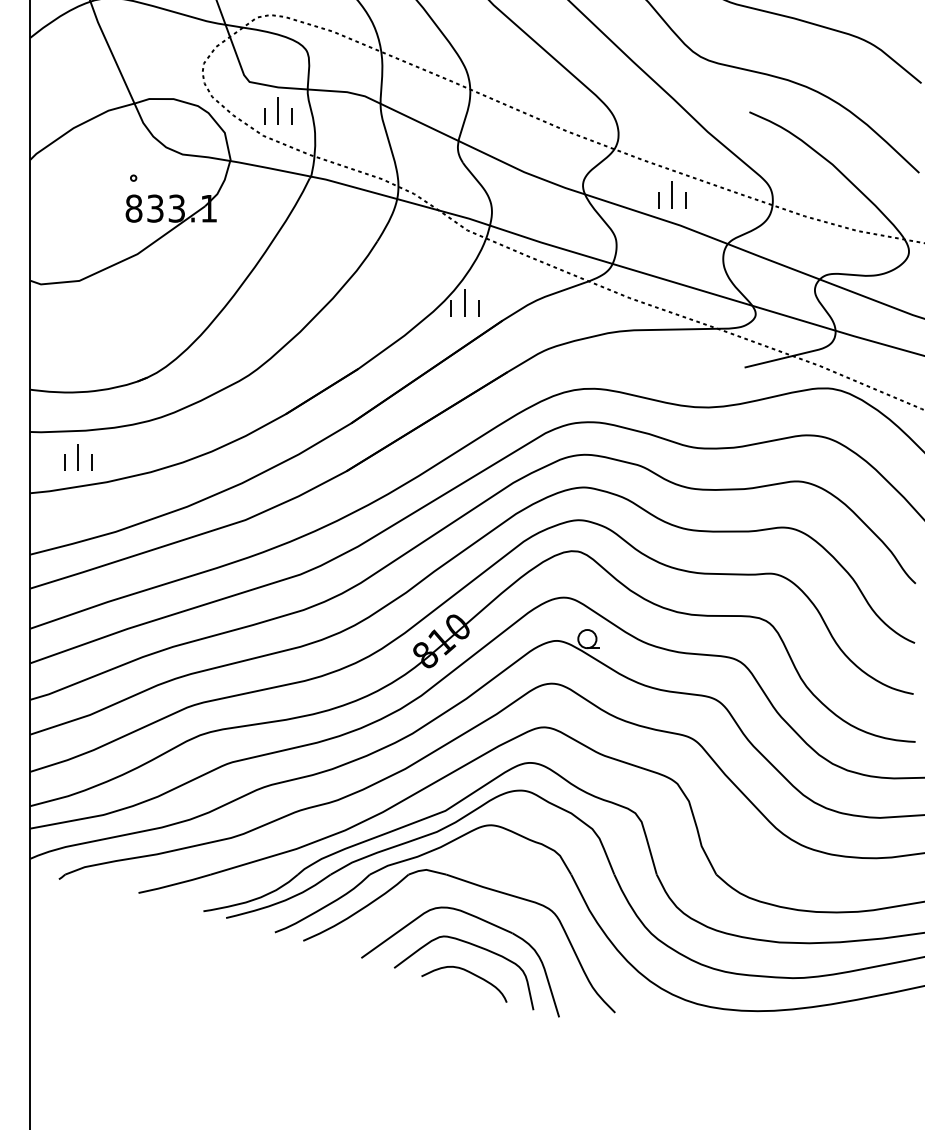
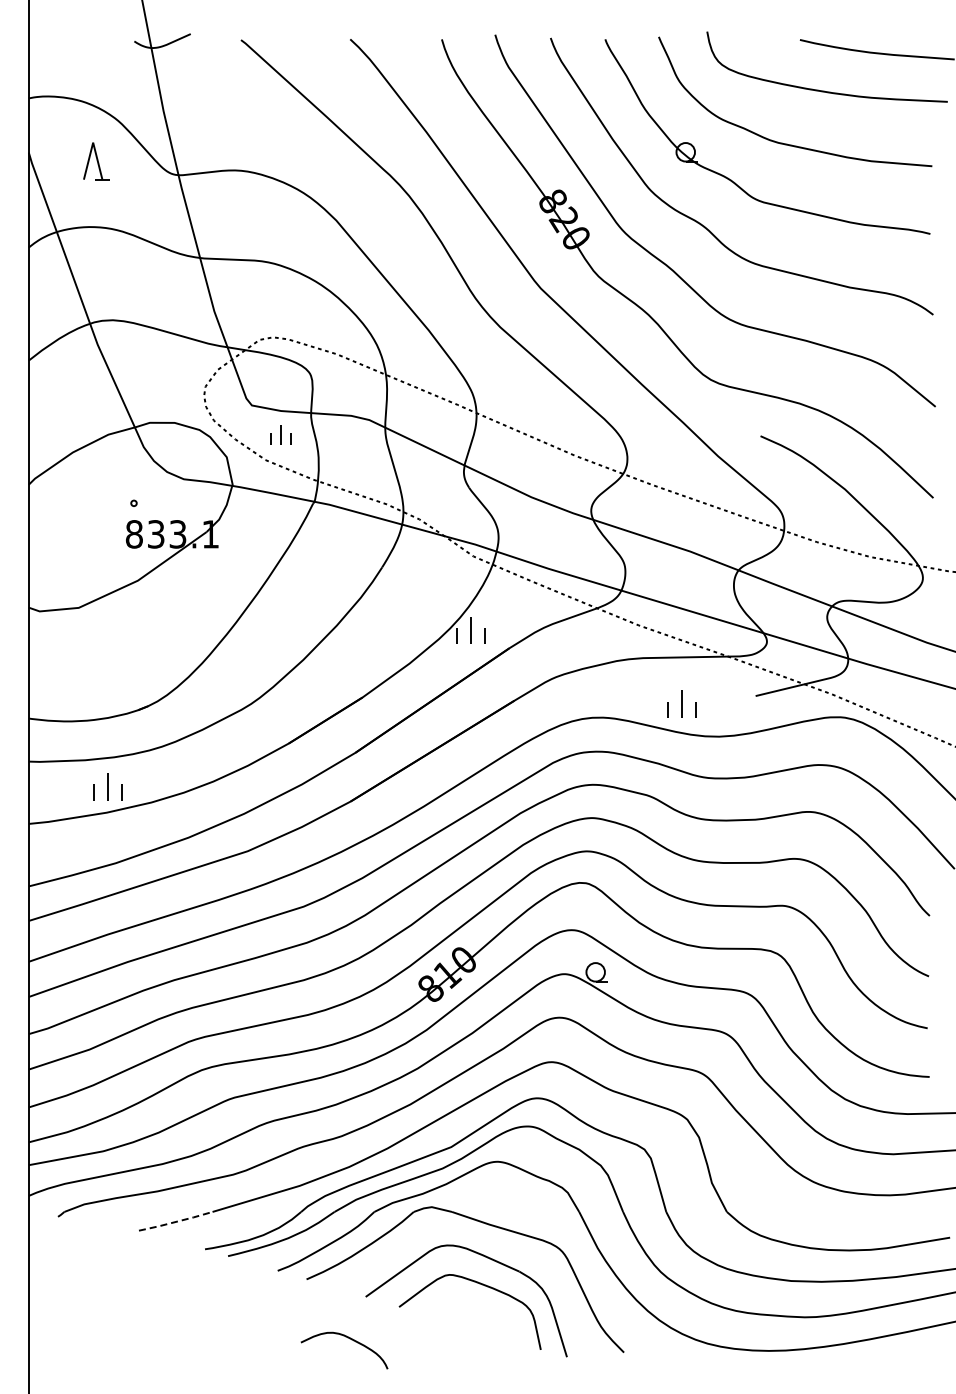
part: (277, 110) -> (280, 434), size x0.7
part: (671, 194) -> (681, 703), moved
part: (78, 456) -> (107, 786), moved
line: (175, 883) -> (176, 1221), solid -> dashed
curve: (469, 973) -> (349, 1339), moved

